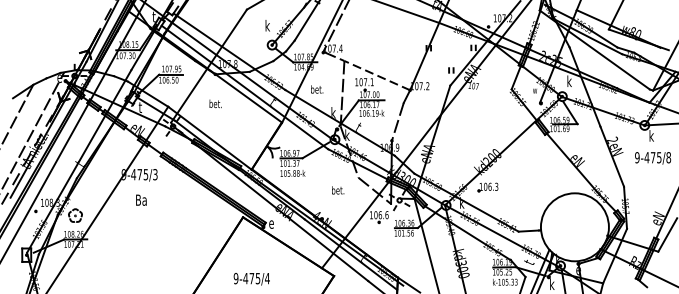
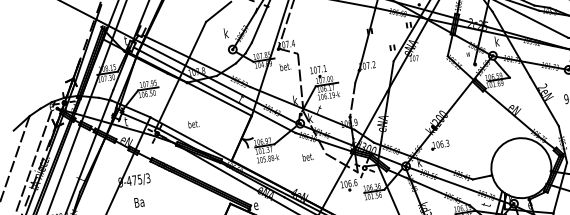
line: (377, 75) -> (328, 62), removed
text: (317, 89) -> (285, 66), moved
text: (215, 103) -> (193, 123), moved
text: (338, 190) -> (308, 157), moved

